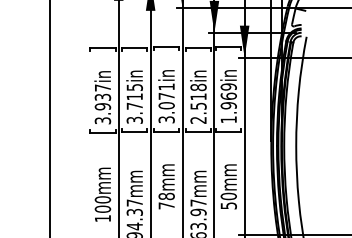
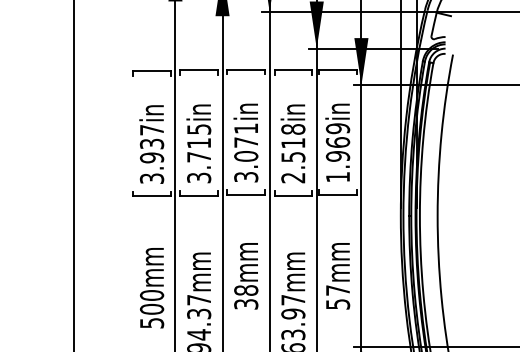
text: (228, 196) -> (337, 290), 50mm -> 57mm
text: (166, 205) -> (245, 303), 78mm -> 38mm
text: (103, 218) -> (152, 323), 100mm -> 500mm

